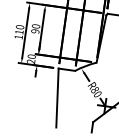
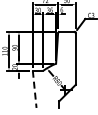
line: (57, 98) -> (34, 89), solid -> dashed

